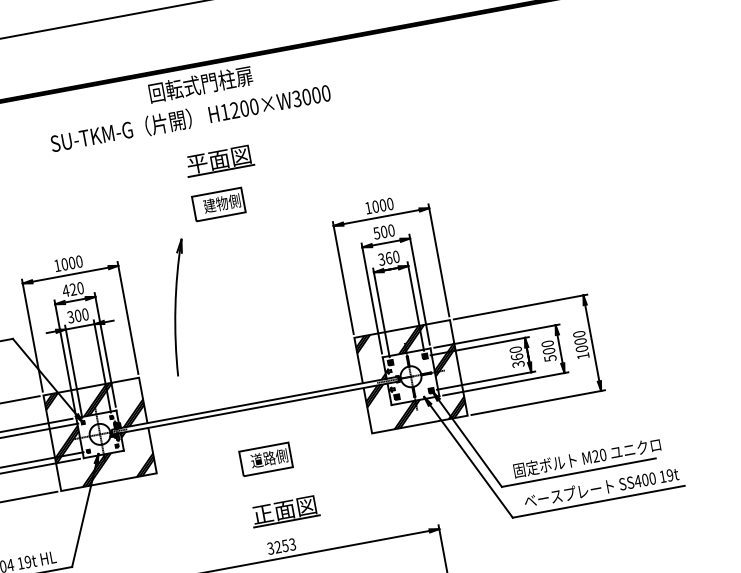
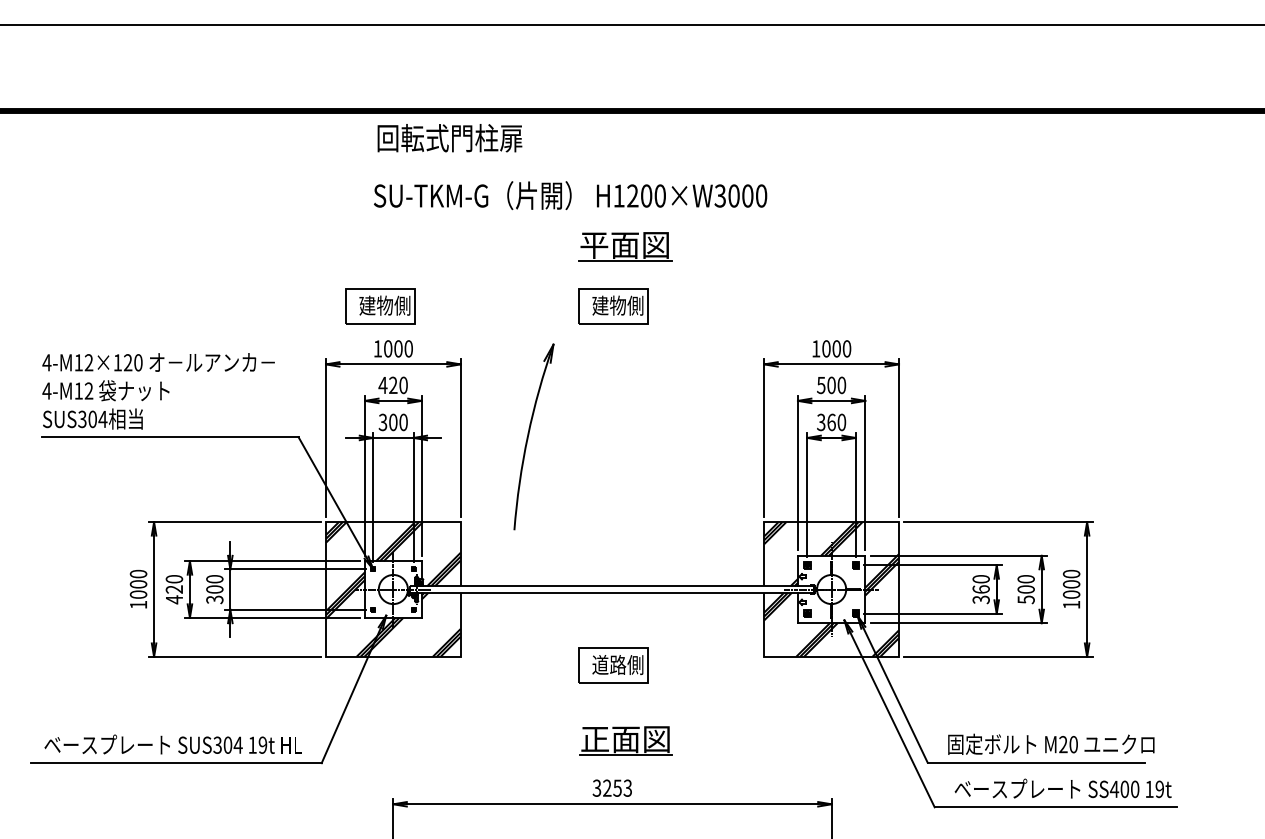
text: (200, 84) -> (449, 138), moved
text: (190, 118) -> (570, 195), moved
part: (53, 235) -> (380, 306), added

